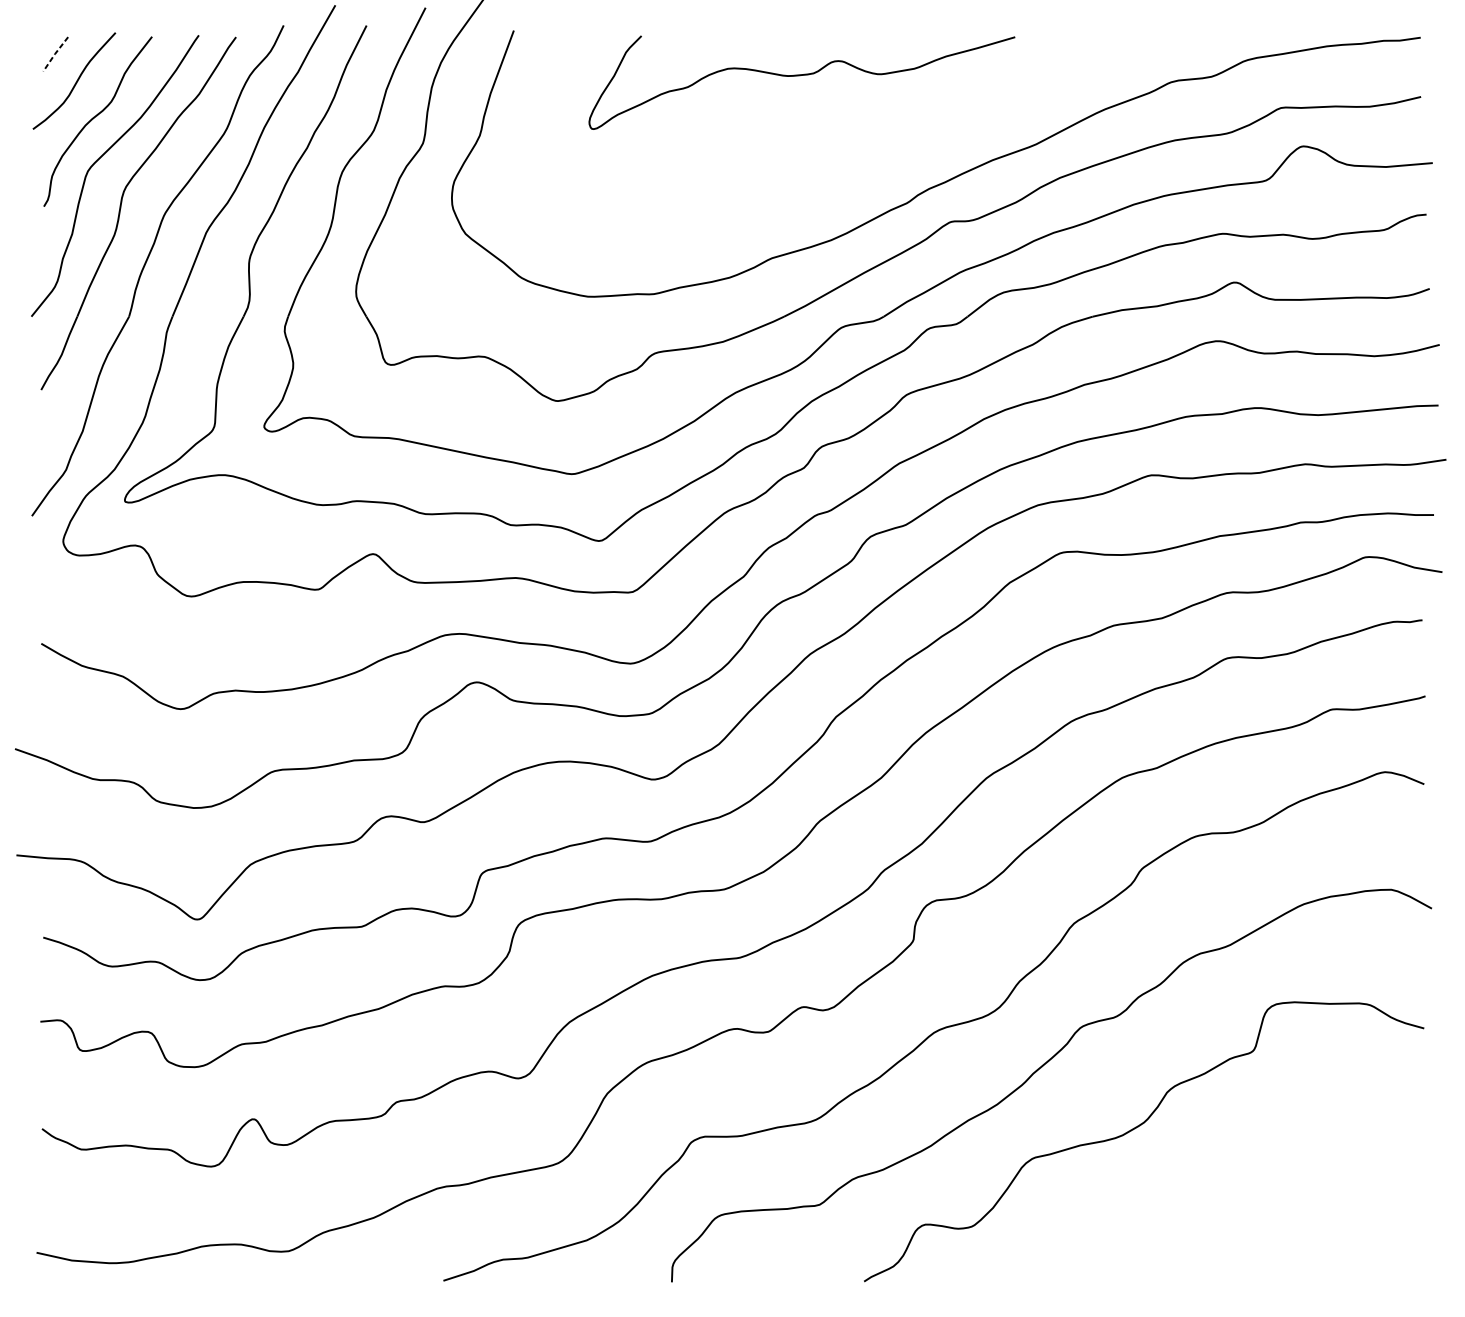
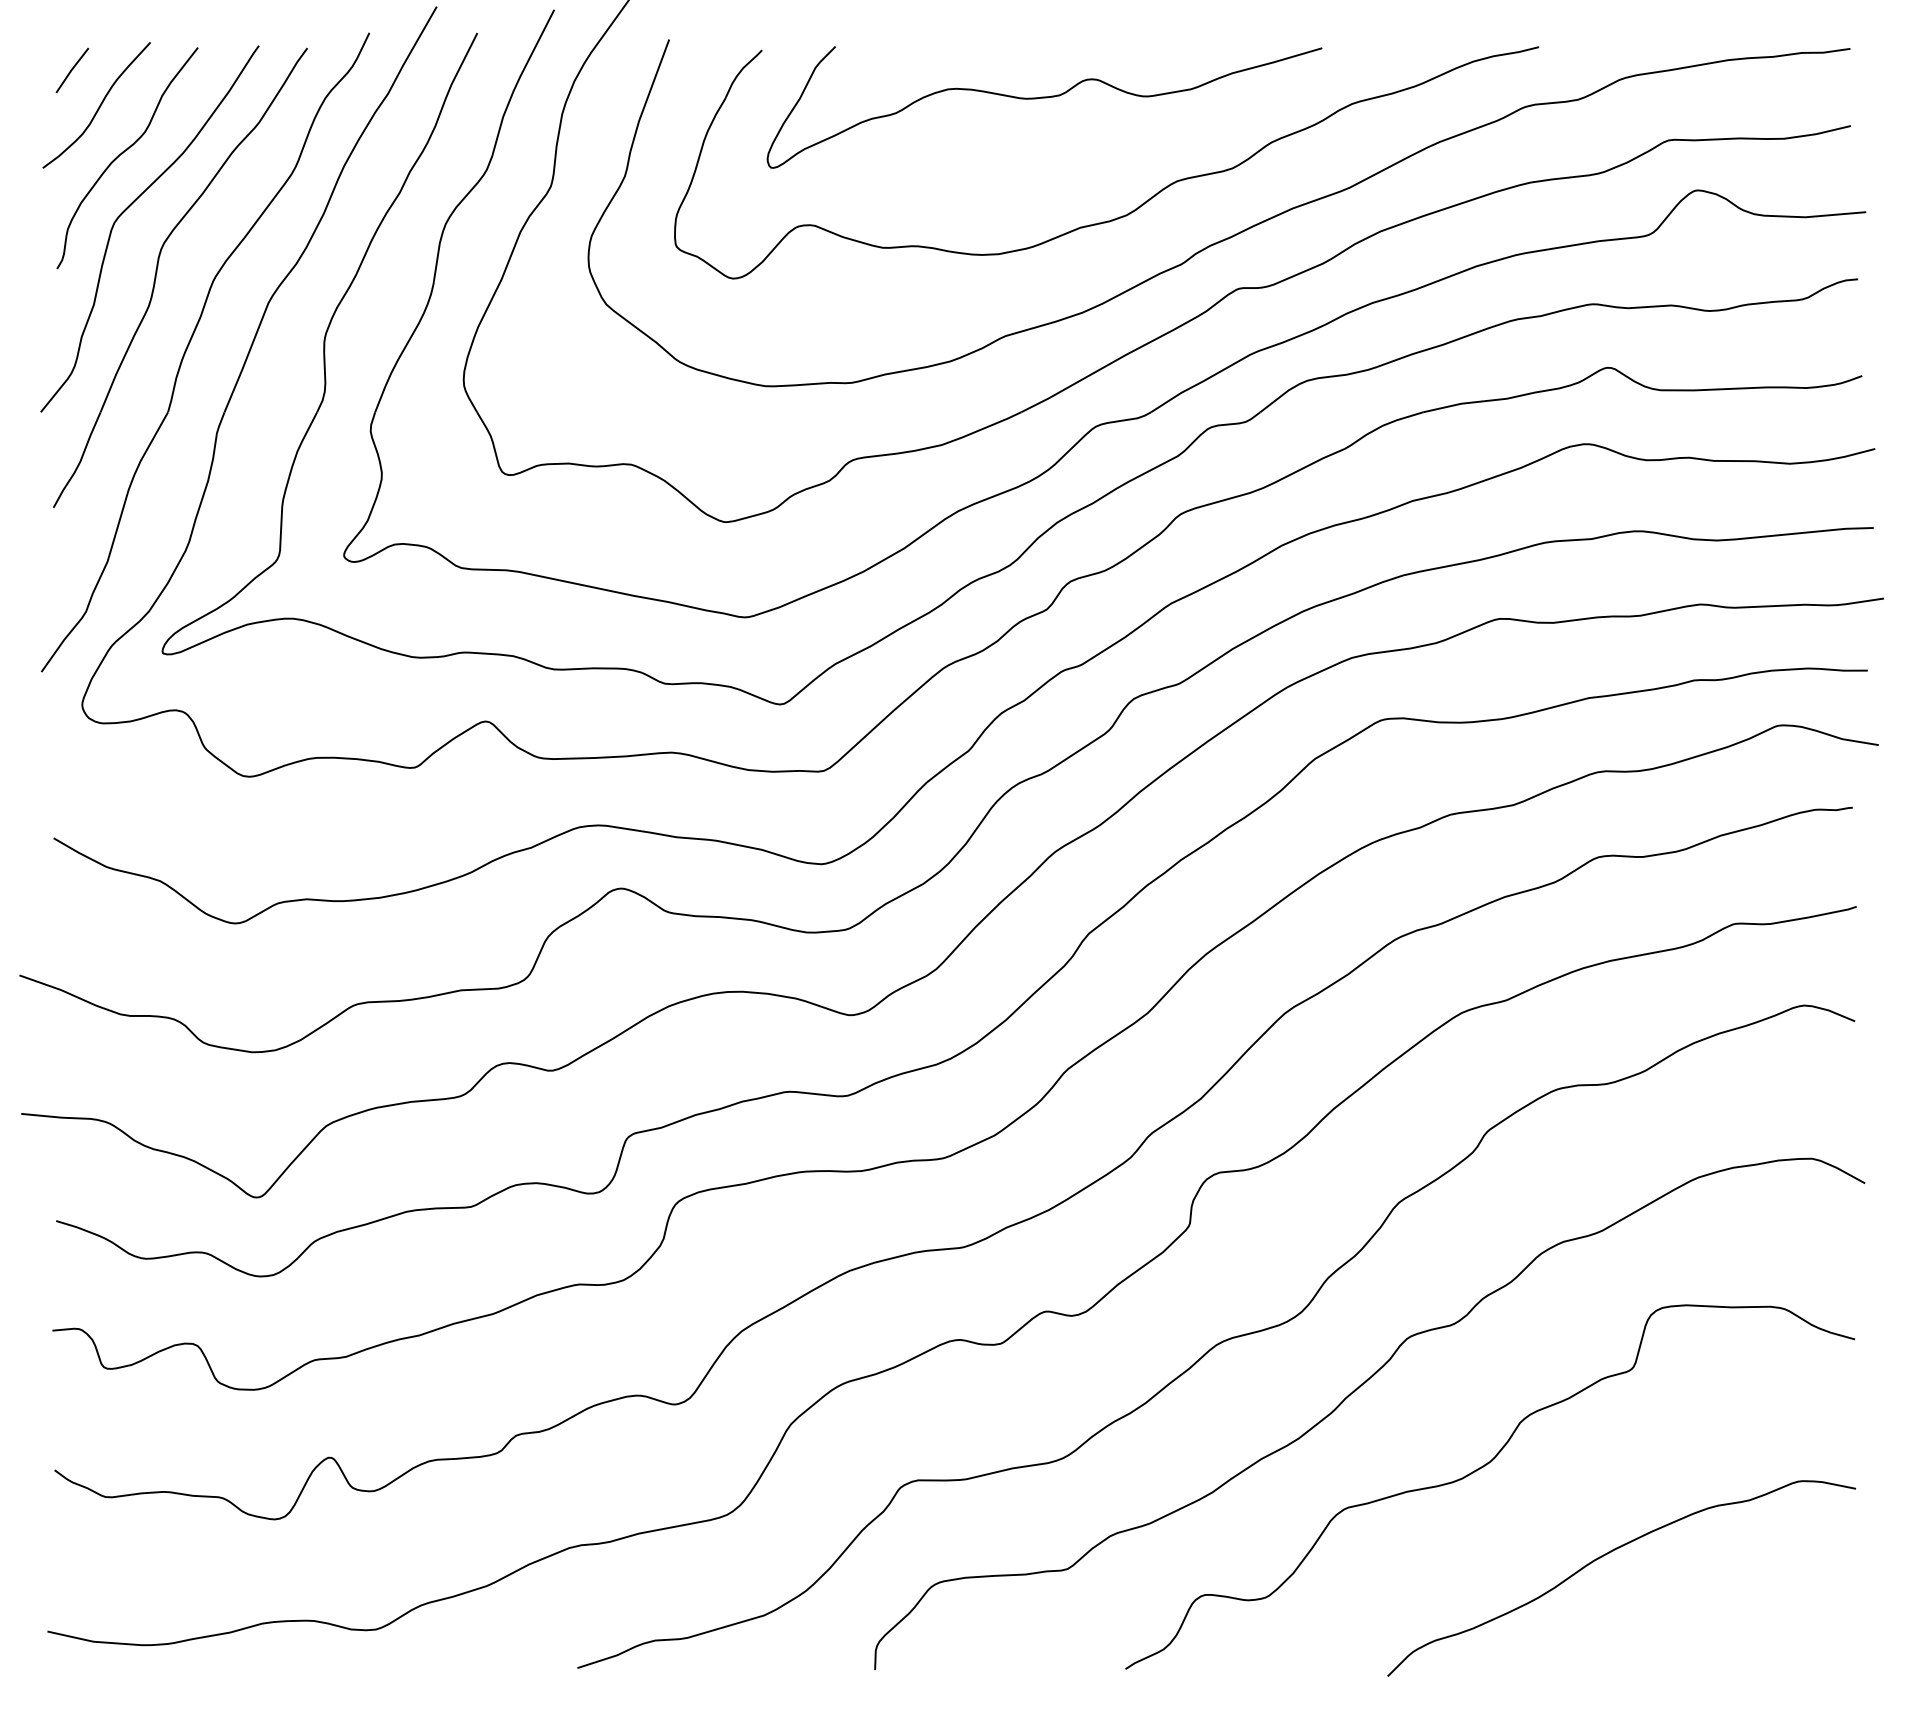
line: (55, 54) -> (71, 70), dashed -> solid
curve: (874, 157) -> (1139, 205), added
curve: (1235, 1192) -> (1609, 1553), added

